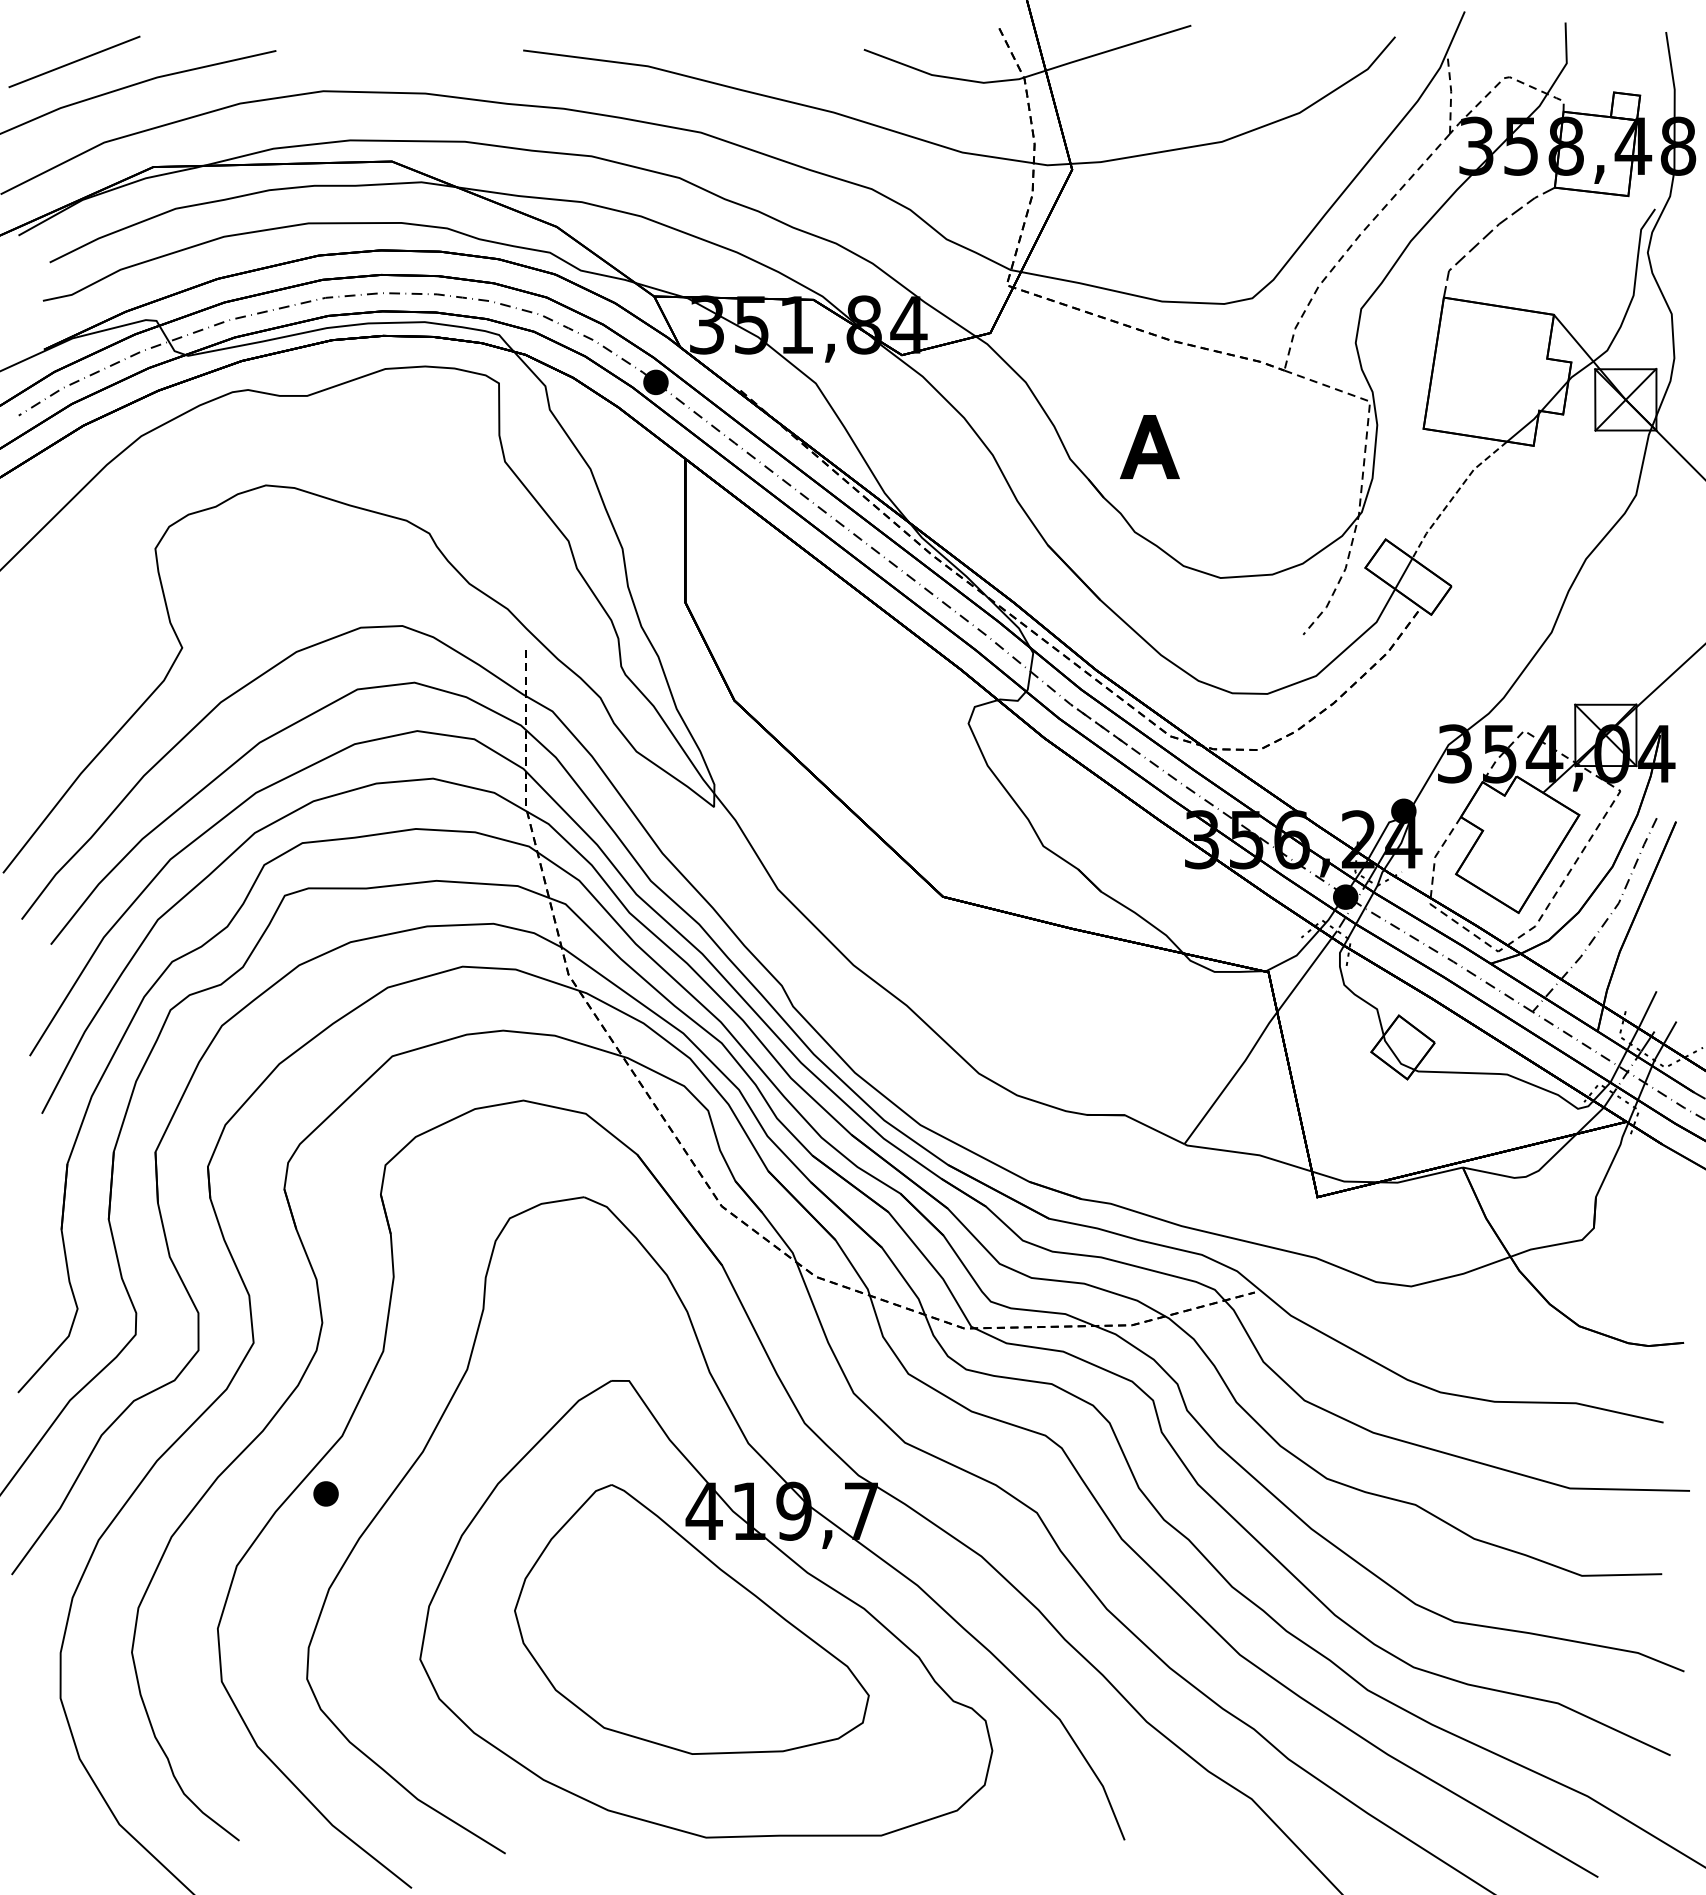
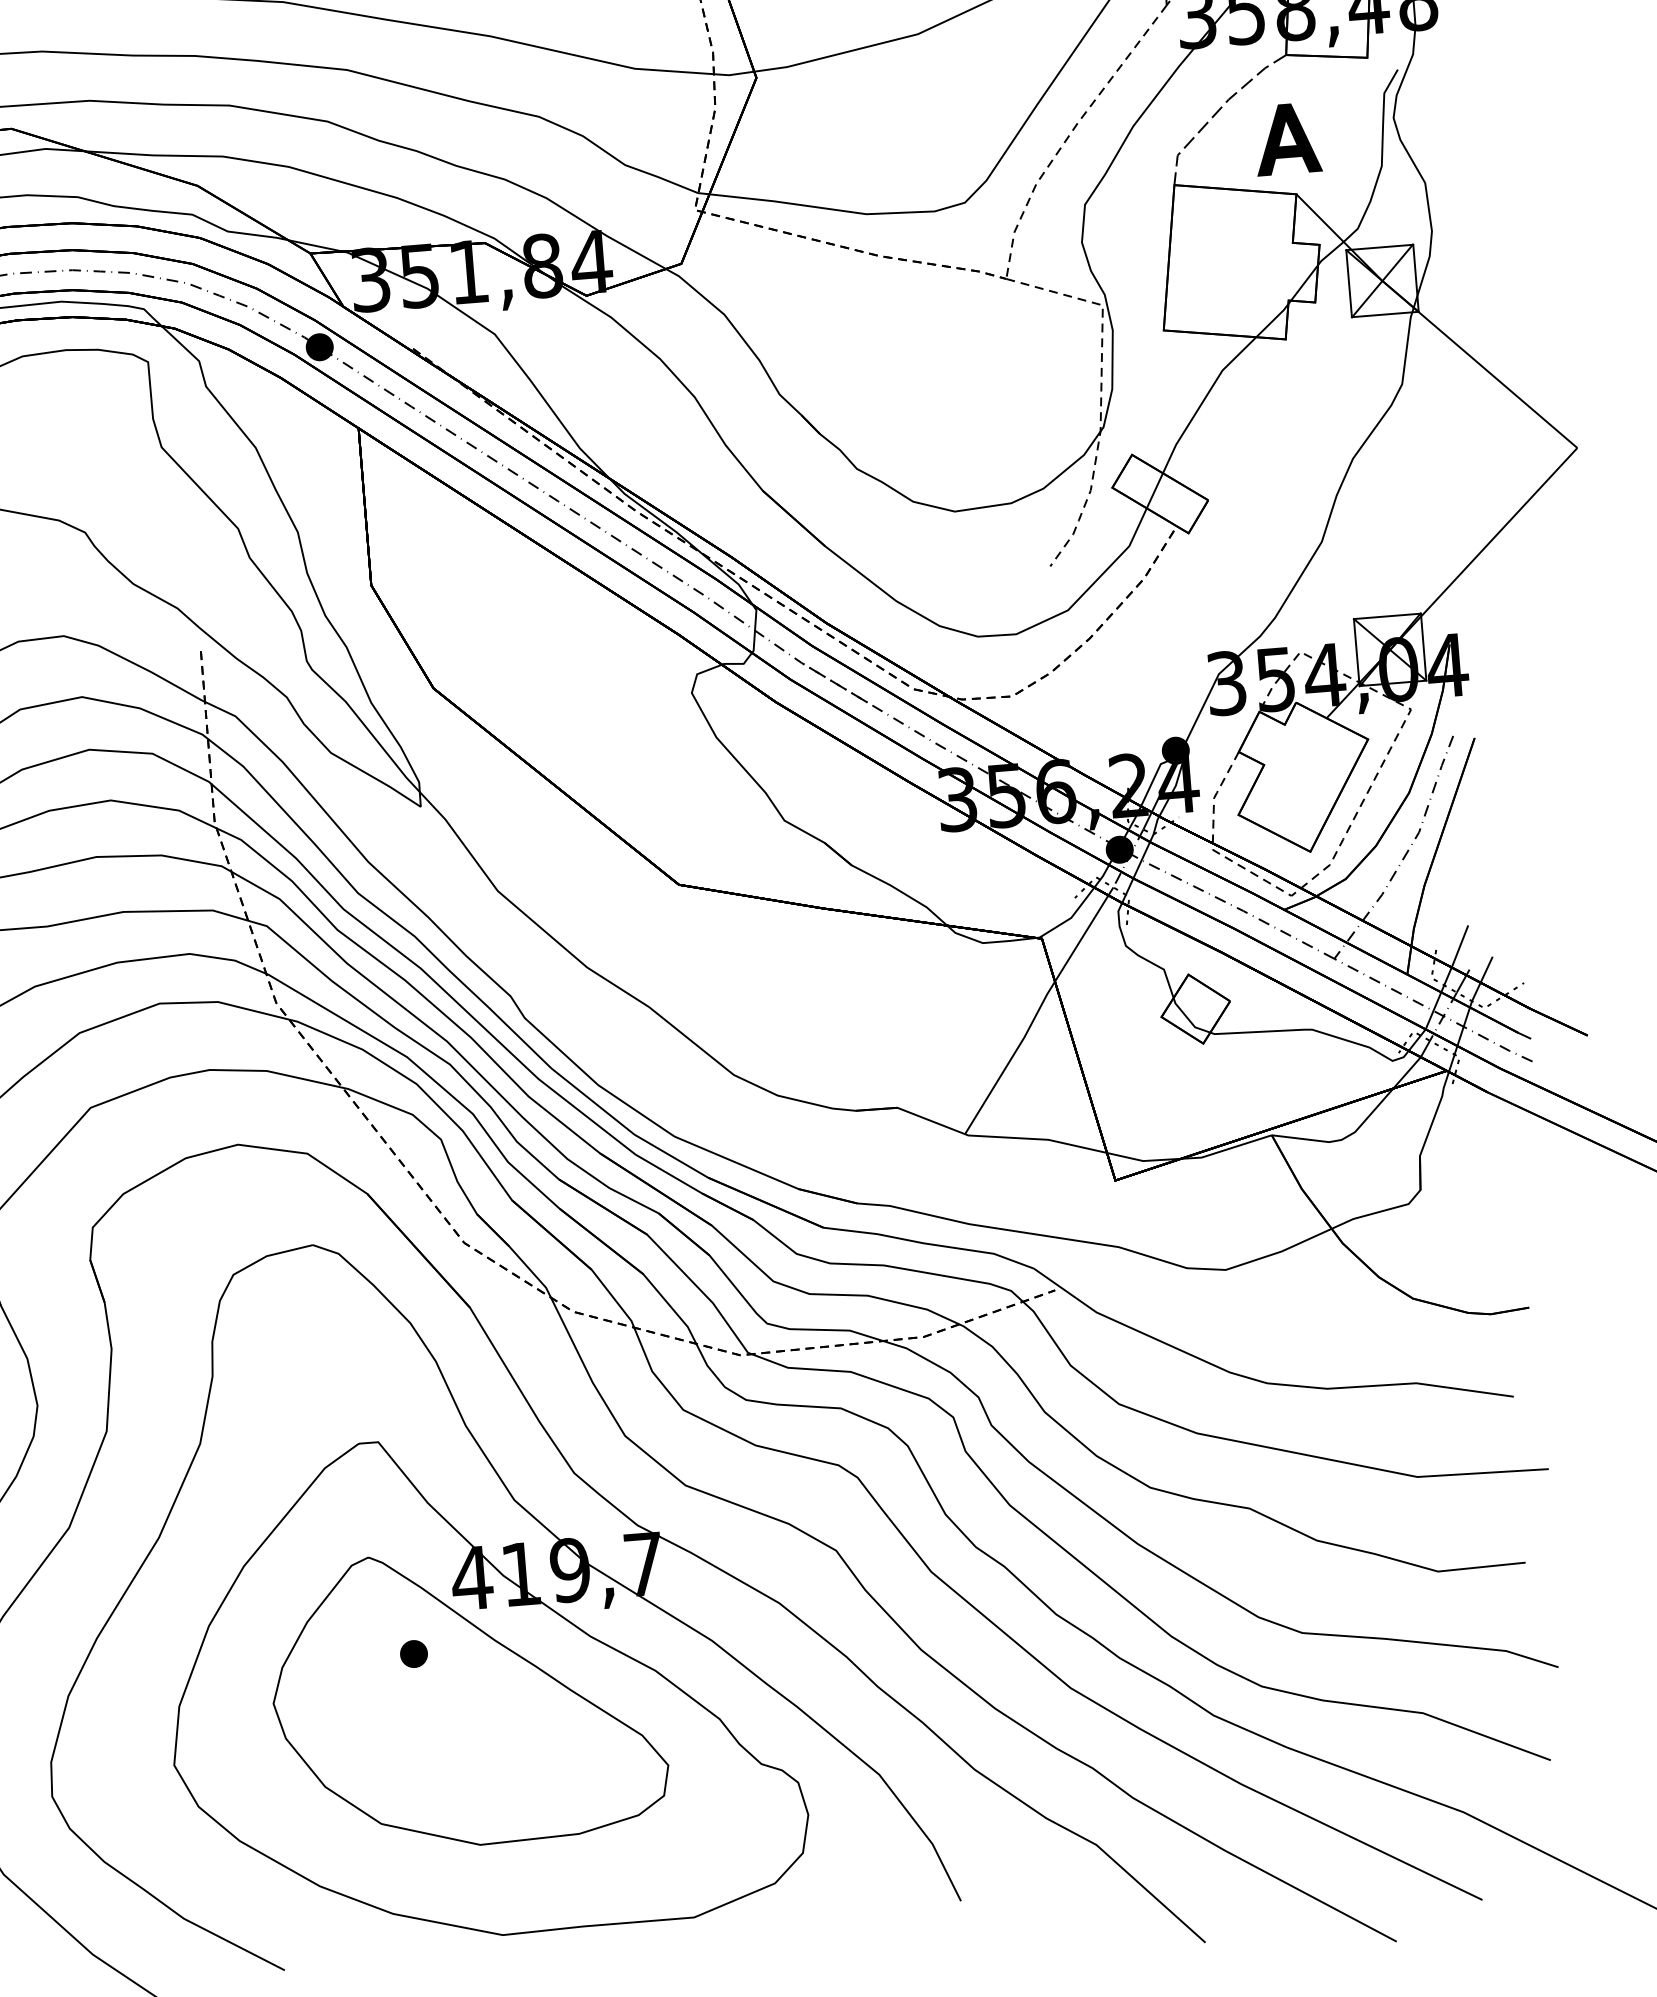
part: (1149, 446) -> (1286, 138), moved
line: (1454, 495) -> (1203, 400), dashed -> solid
part: (325, 1493) -> (413, 1653), moved

